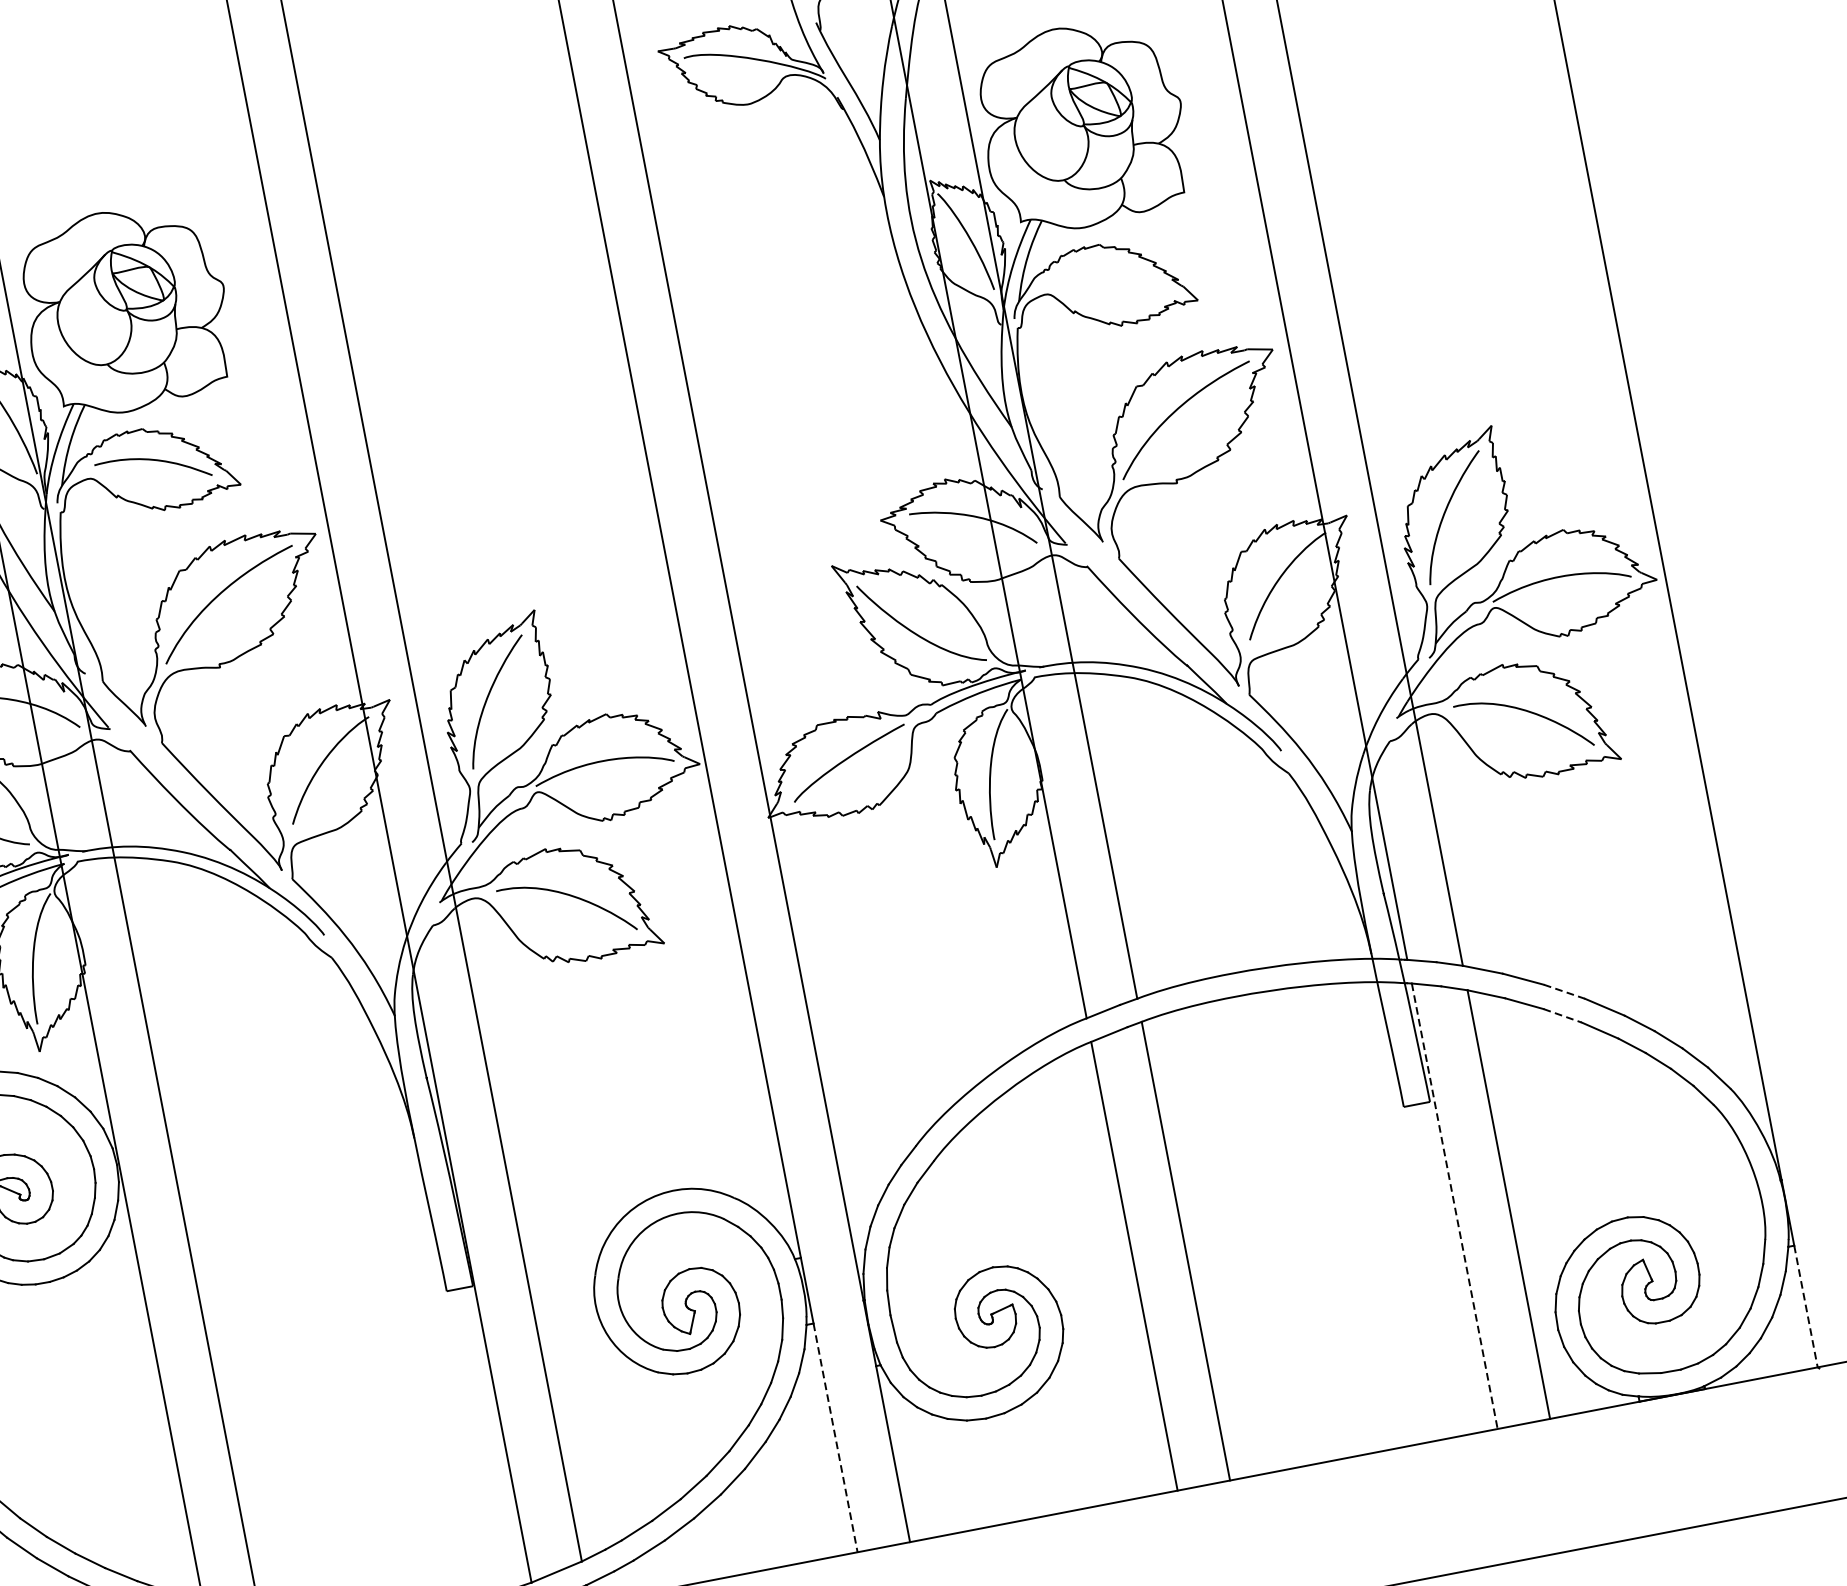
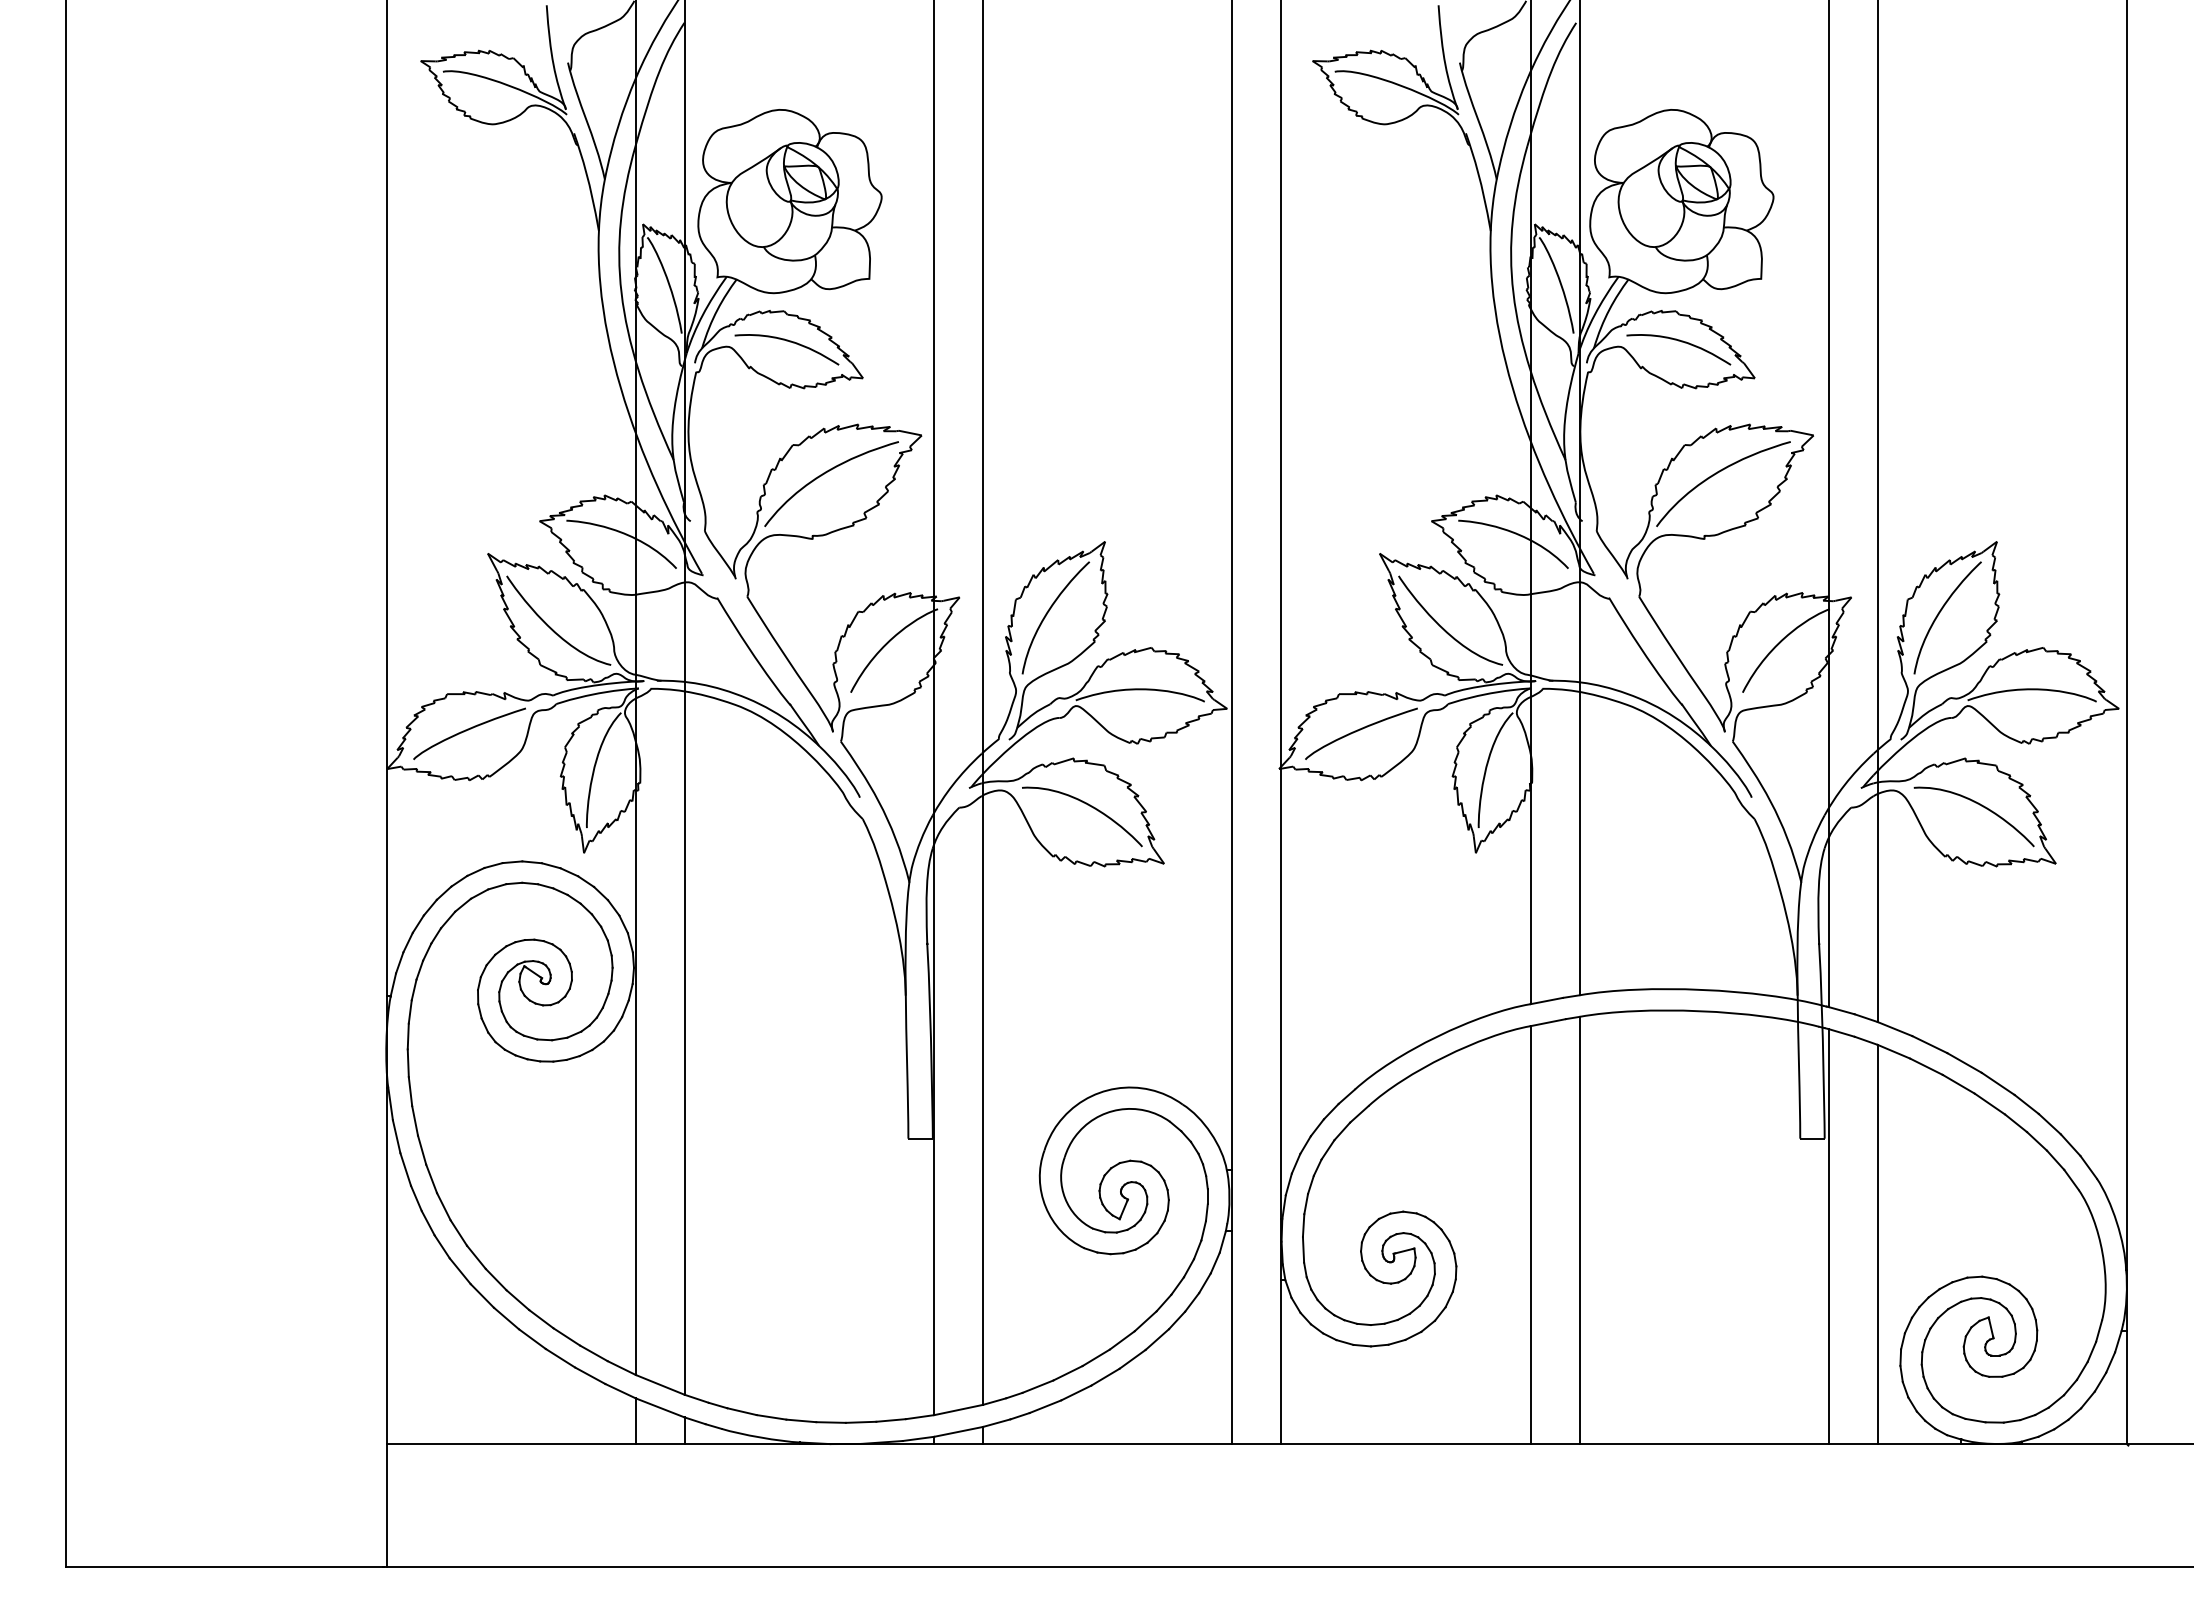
curve: (1111, 277) -> (1681, 342), added
line: (1564, 991) -> (1964, 1062), dashed -> solid
line: (1562, 1016) -> (1958, 1084), dashed -> solid
line: (1454, 1206) -> (1828, 1236), dashed -> solid
line: (1806, 1306) -> (2127, 1387), dashed -> solid
line: (835, 1437) -> (1232, 1337), dashed -> solid

